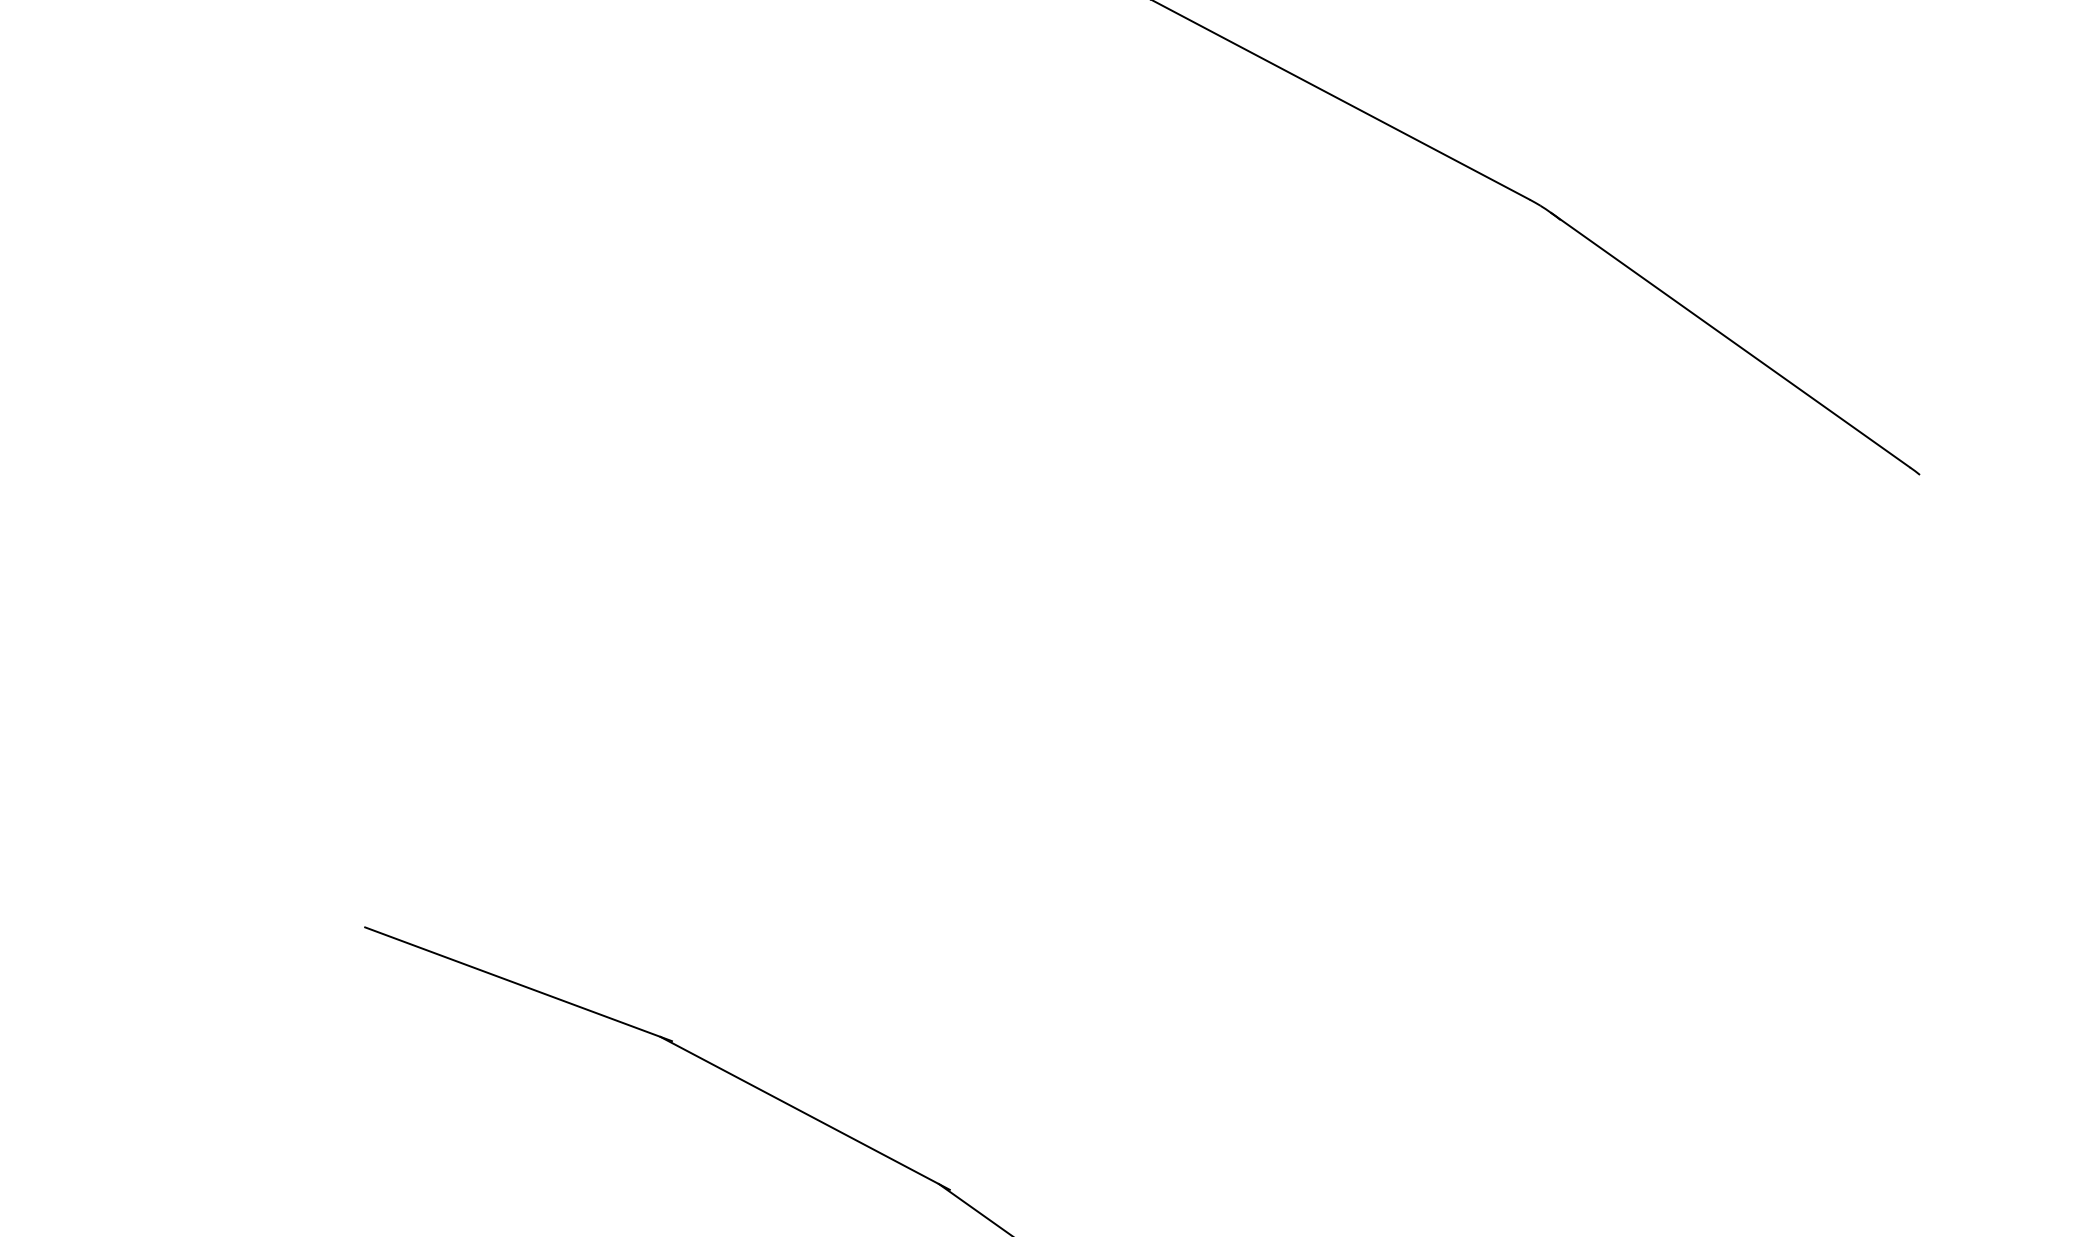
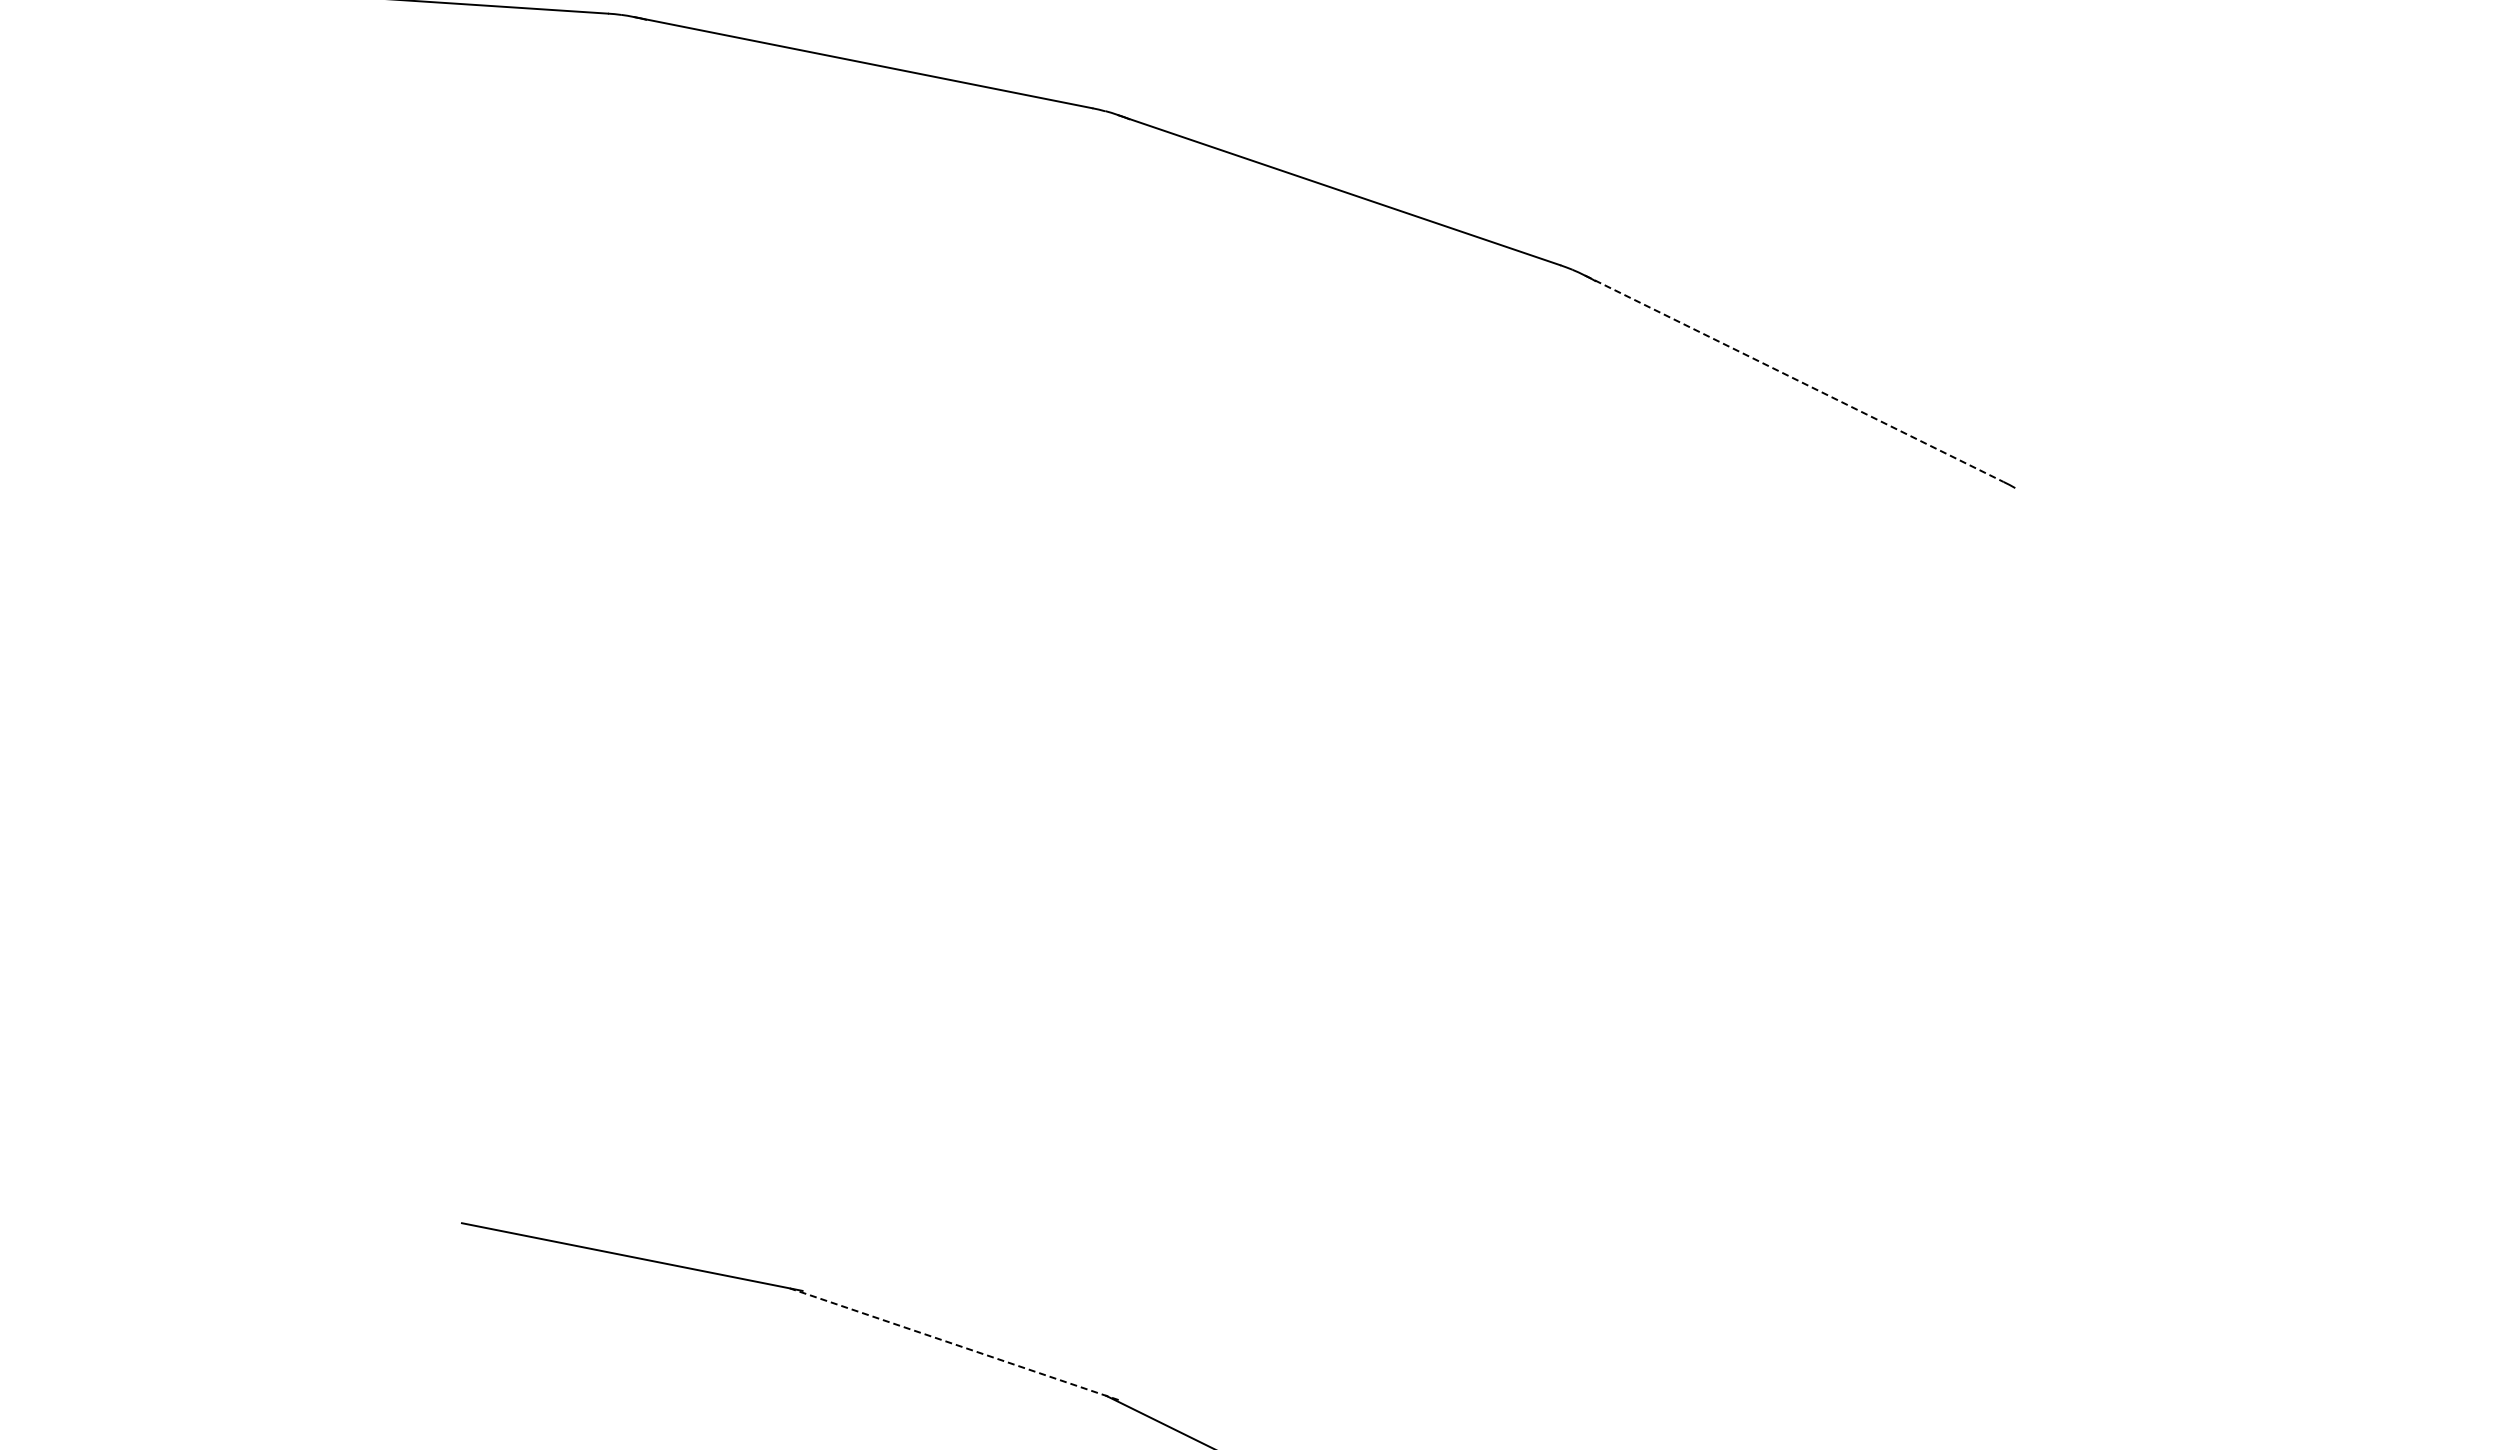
line: (1730, 340) -> (1794, 378), solid -> dashed
line: (805, 1113) -> (954, 1344), solid -> dashed

